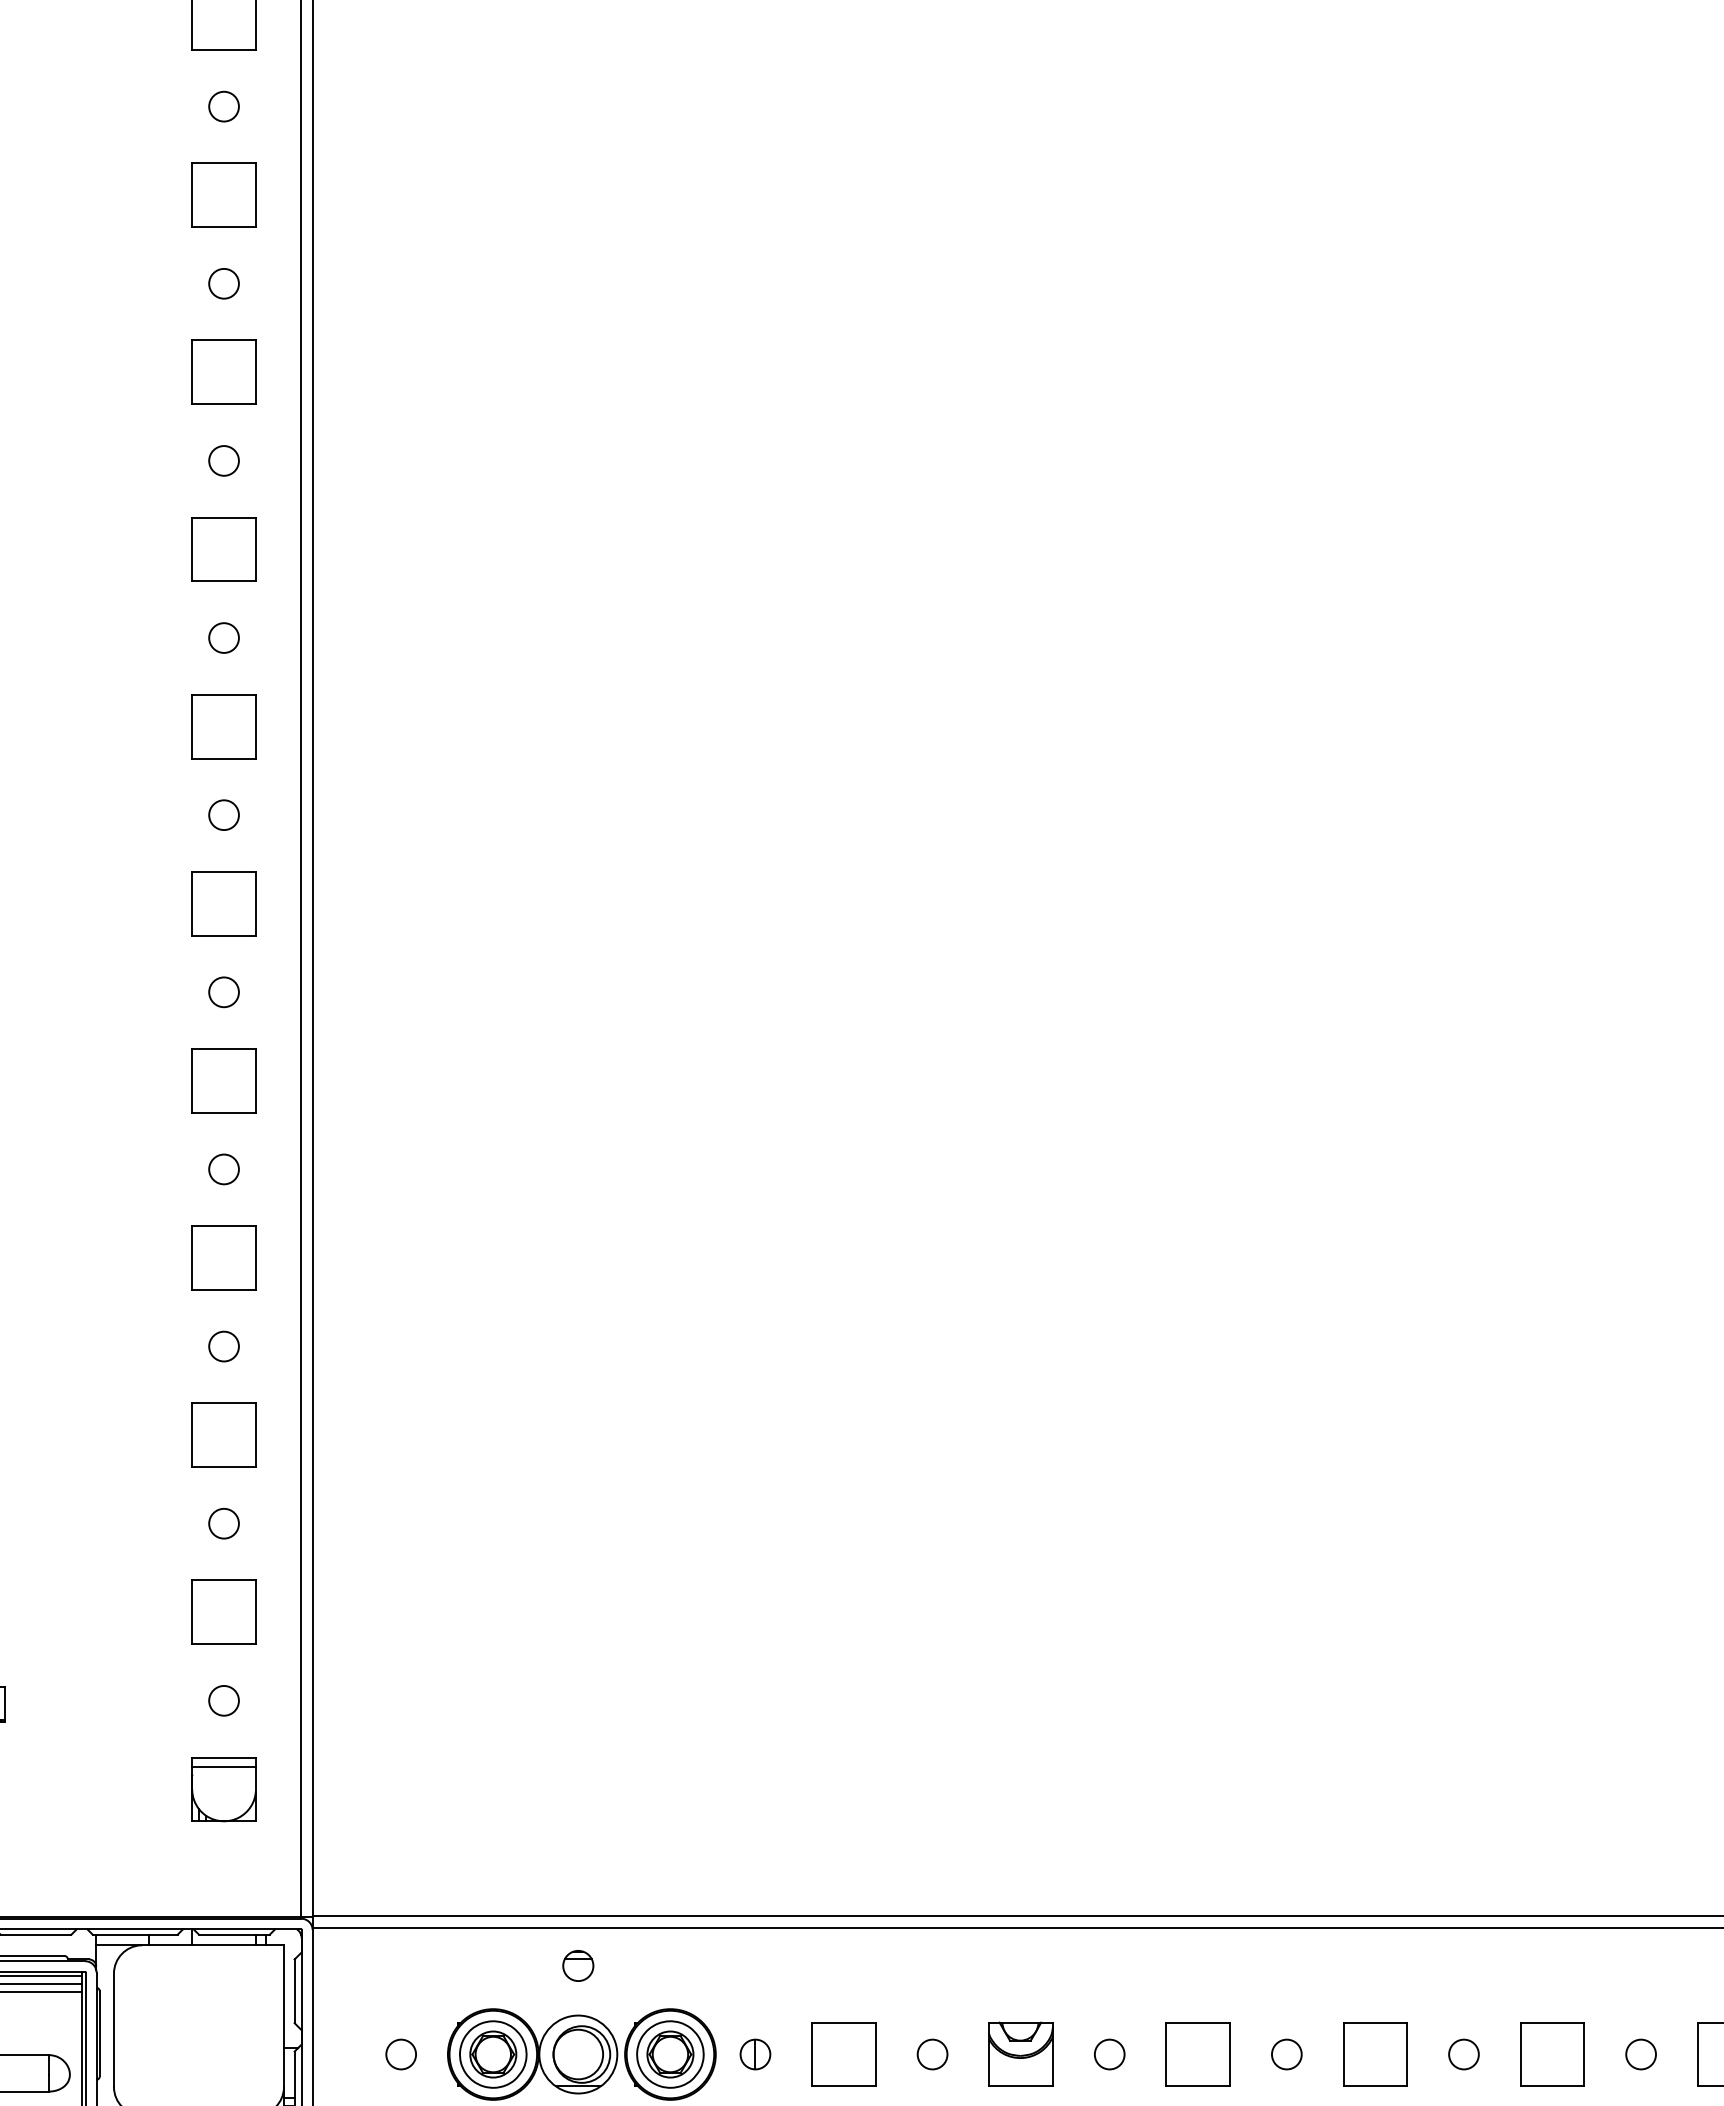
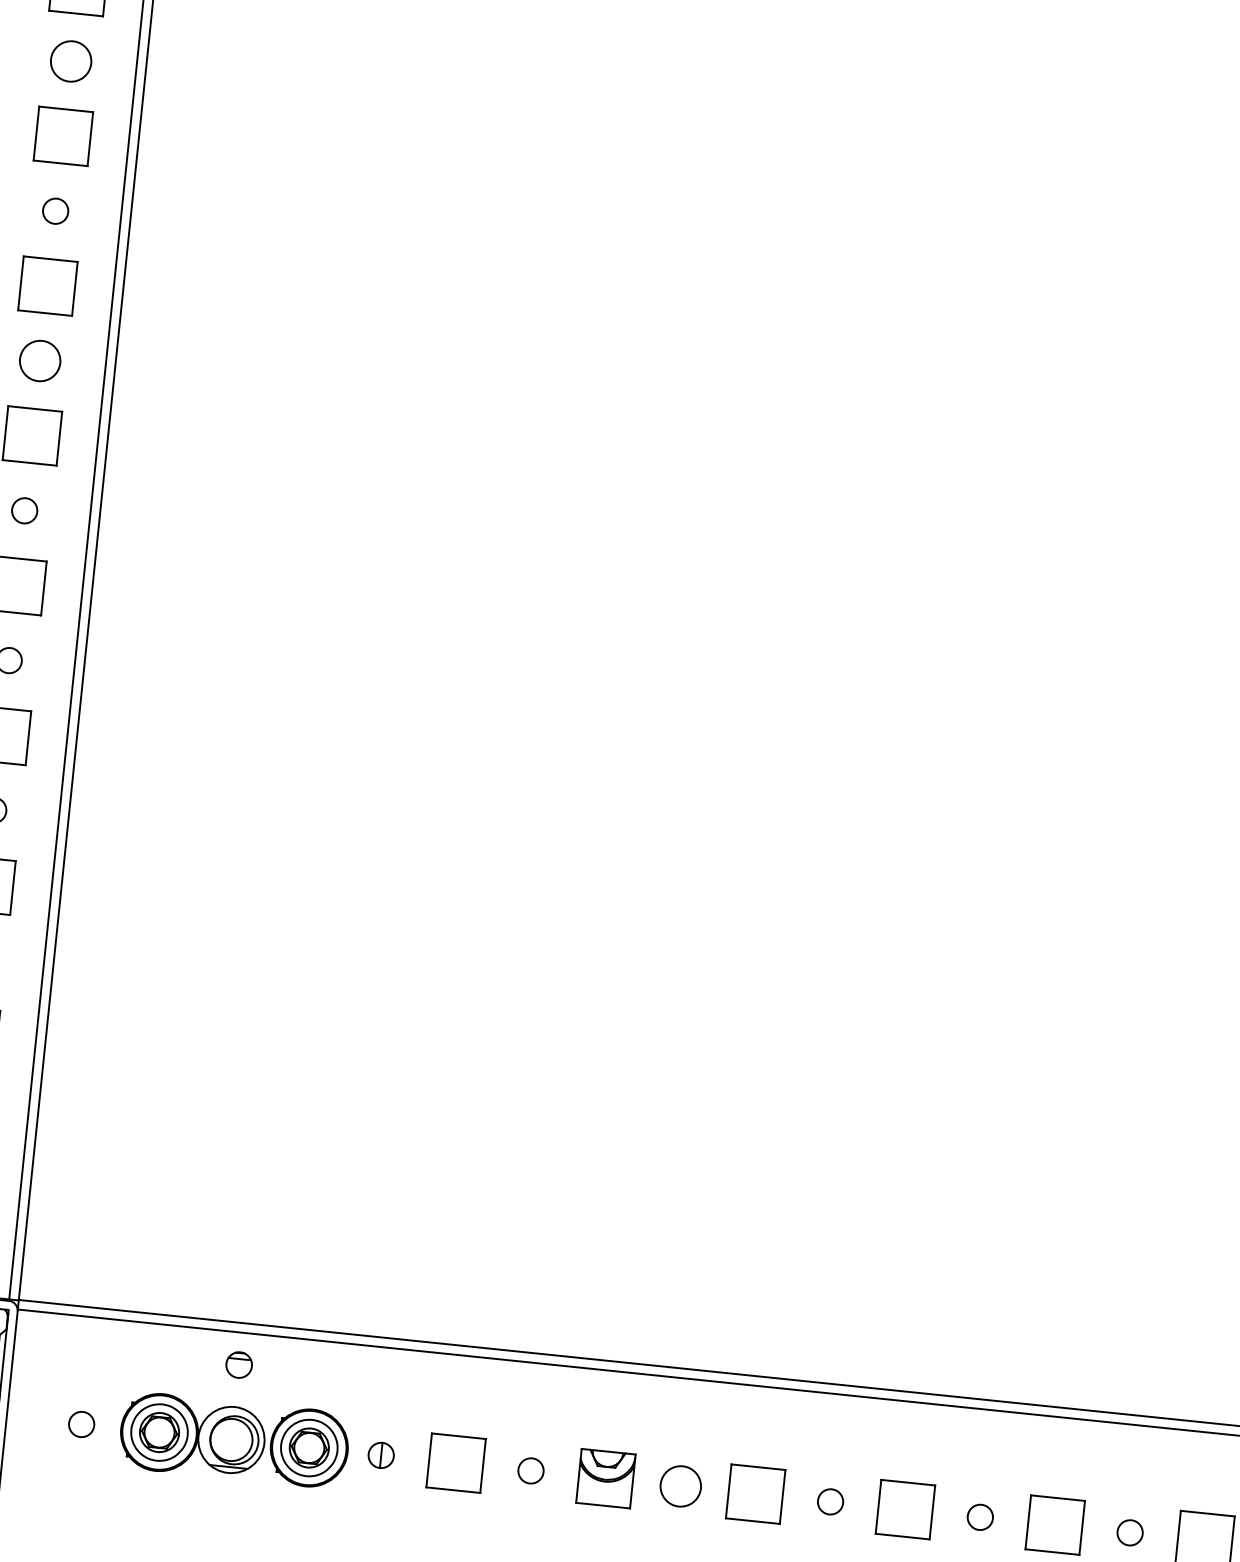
circle: (223, 460) -> (70, 61), size x1.6
circle: (223, 815) -> (39, 361), size x1.6
circle: (1109, 2054) -> (680, 1486), size x1.6

